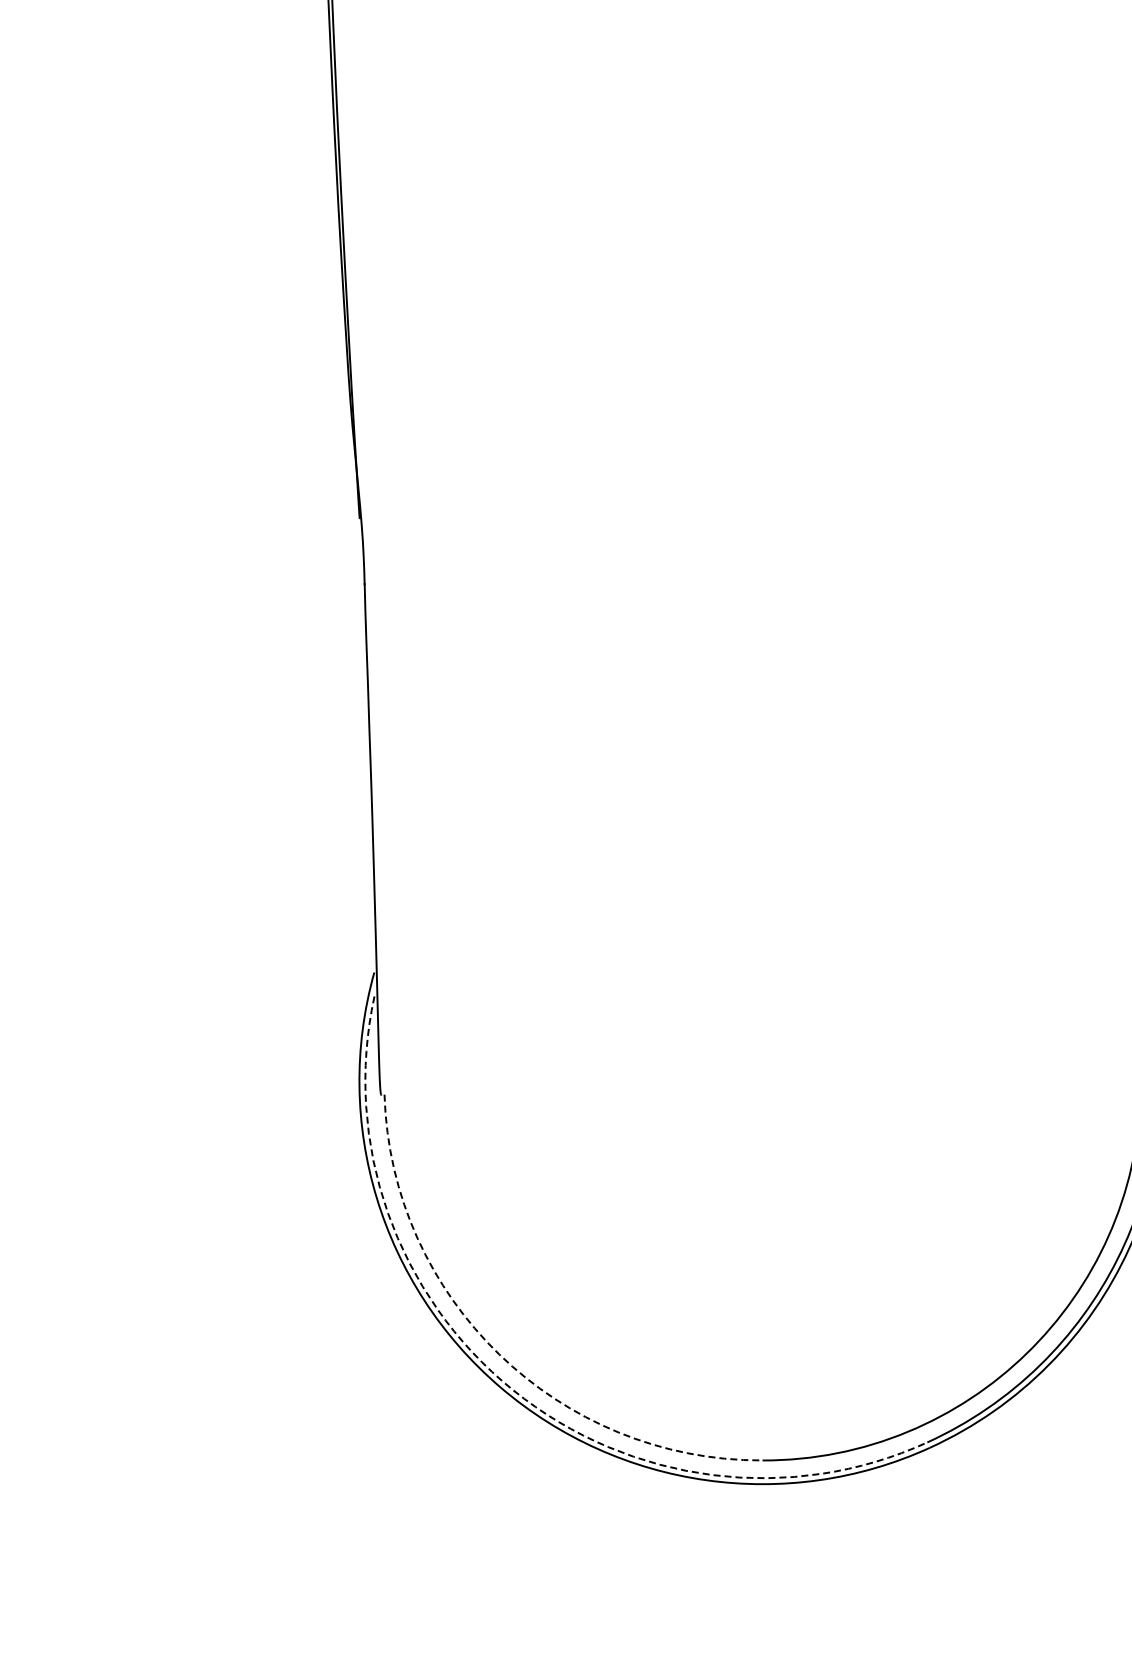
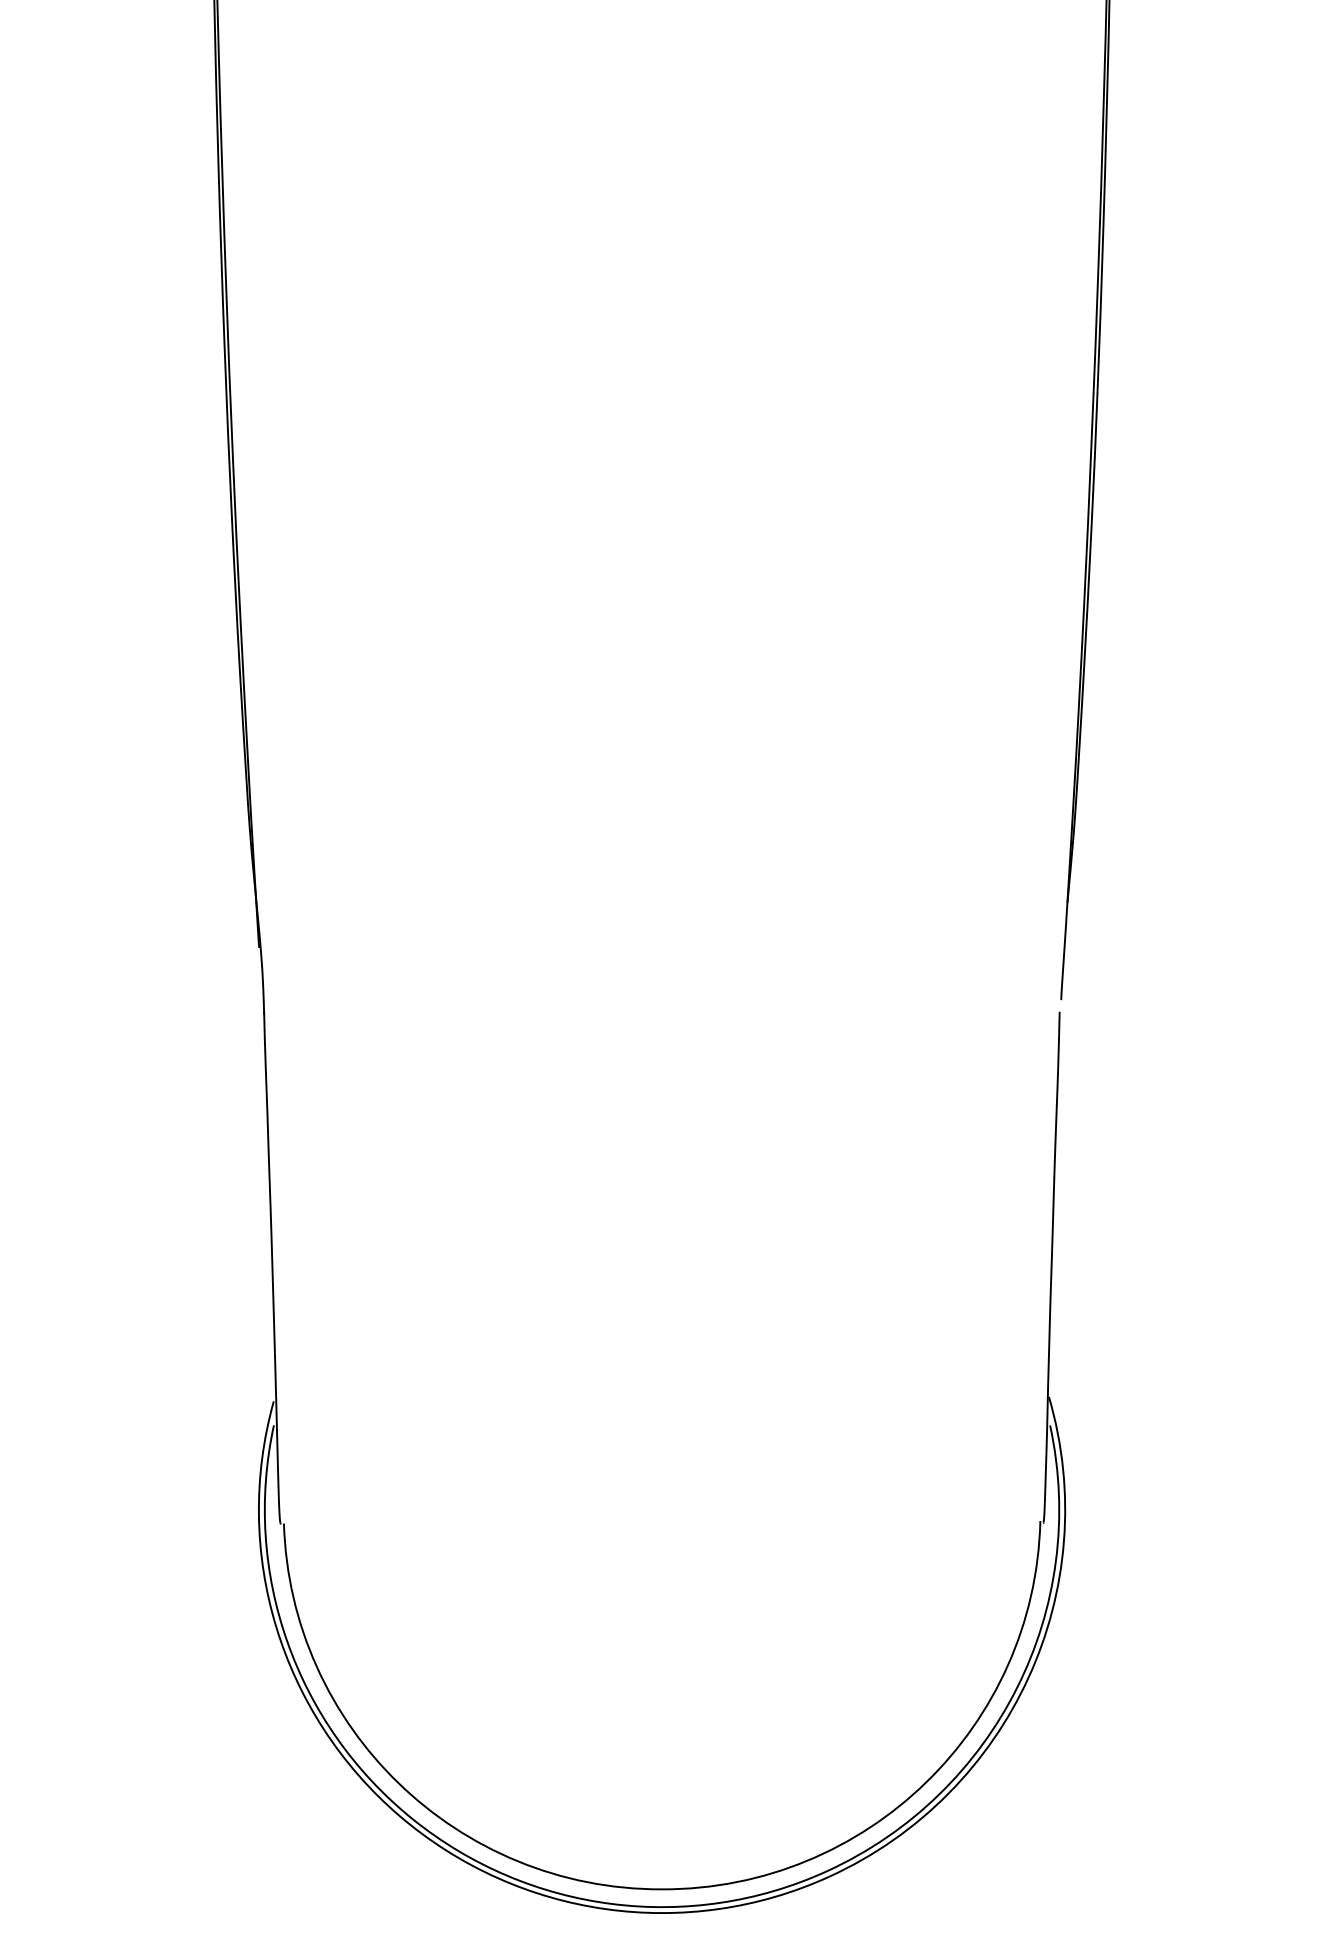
arc: (499, 1354) -> (398, 1783), dashed -> solid
arc: (513, 1390) -> (412, 1819), dashed -> solid

